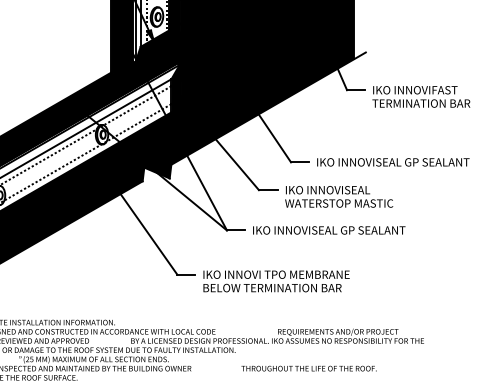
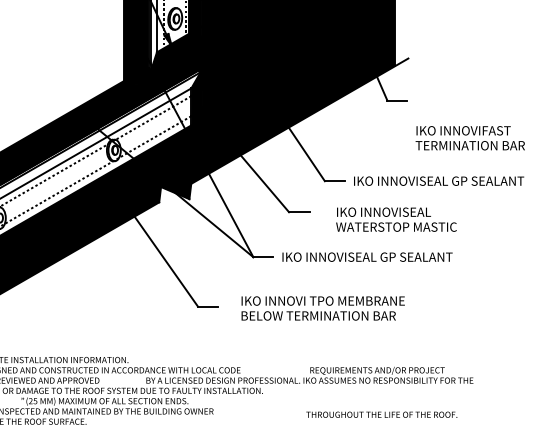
text: (421, 96) -> (470, 137), moved
text: (339, 196) -> (396, 219), moved
text: (276, 281) -> (323, 308), moved
text: (308, 368) -> (381, 414), moved

